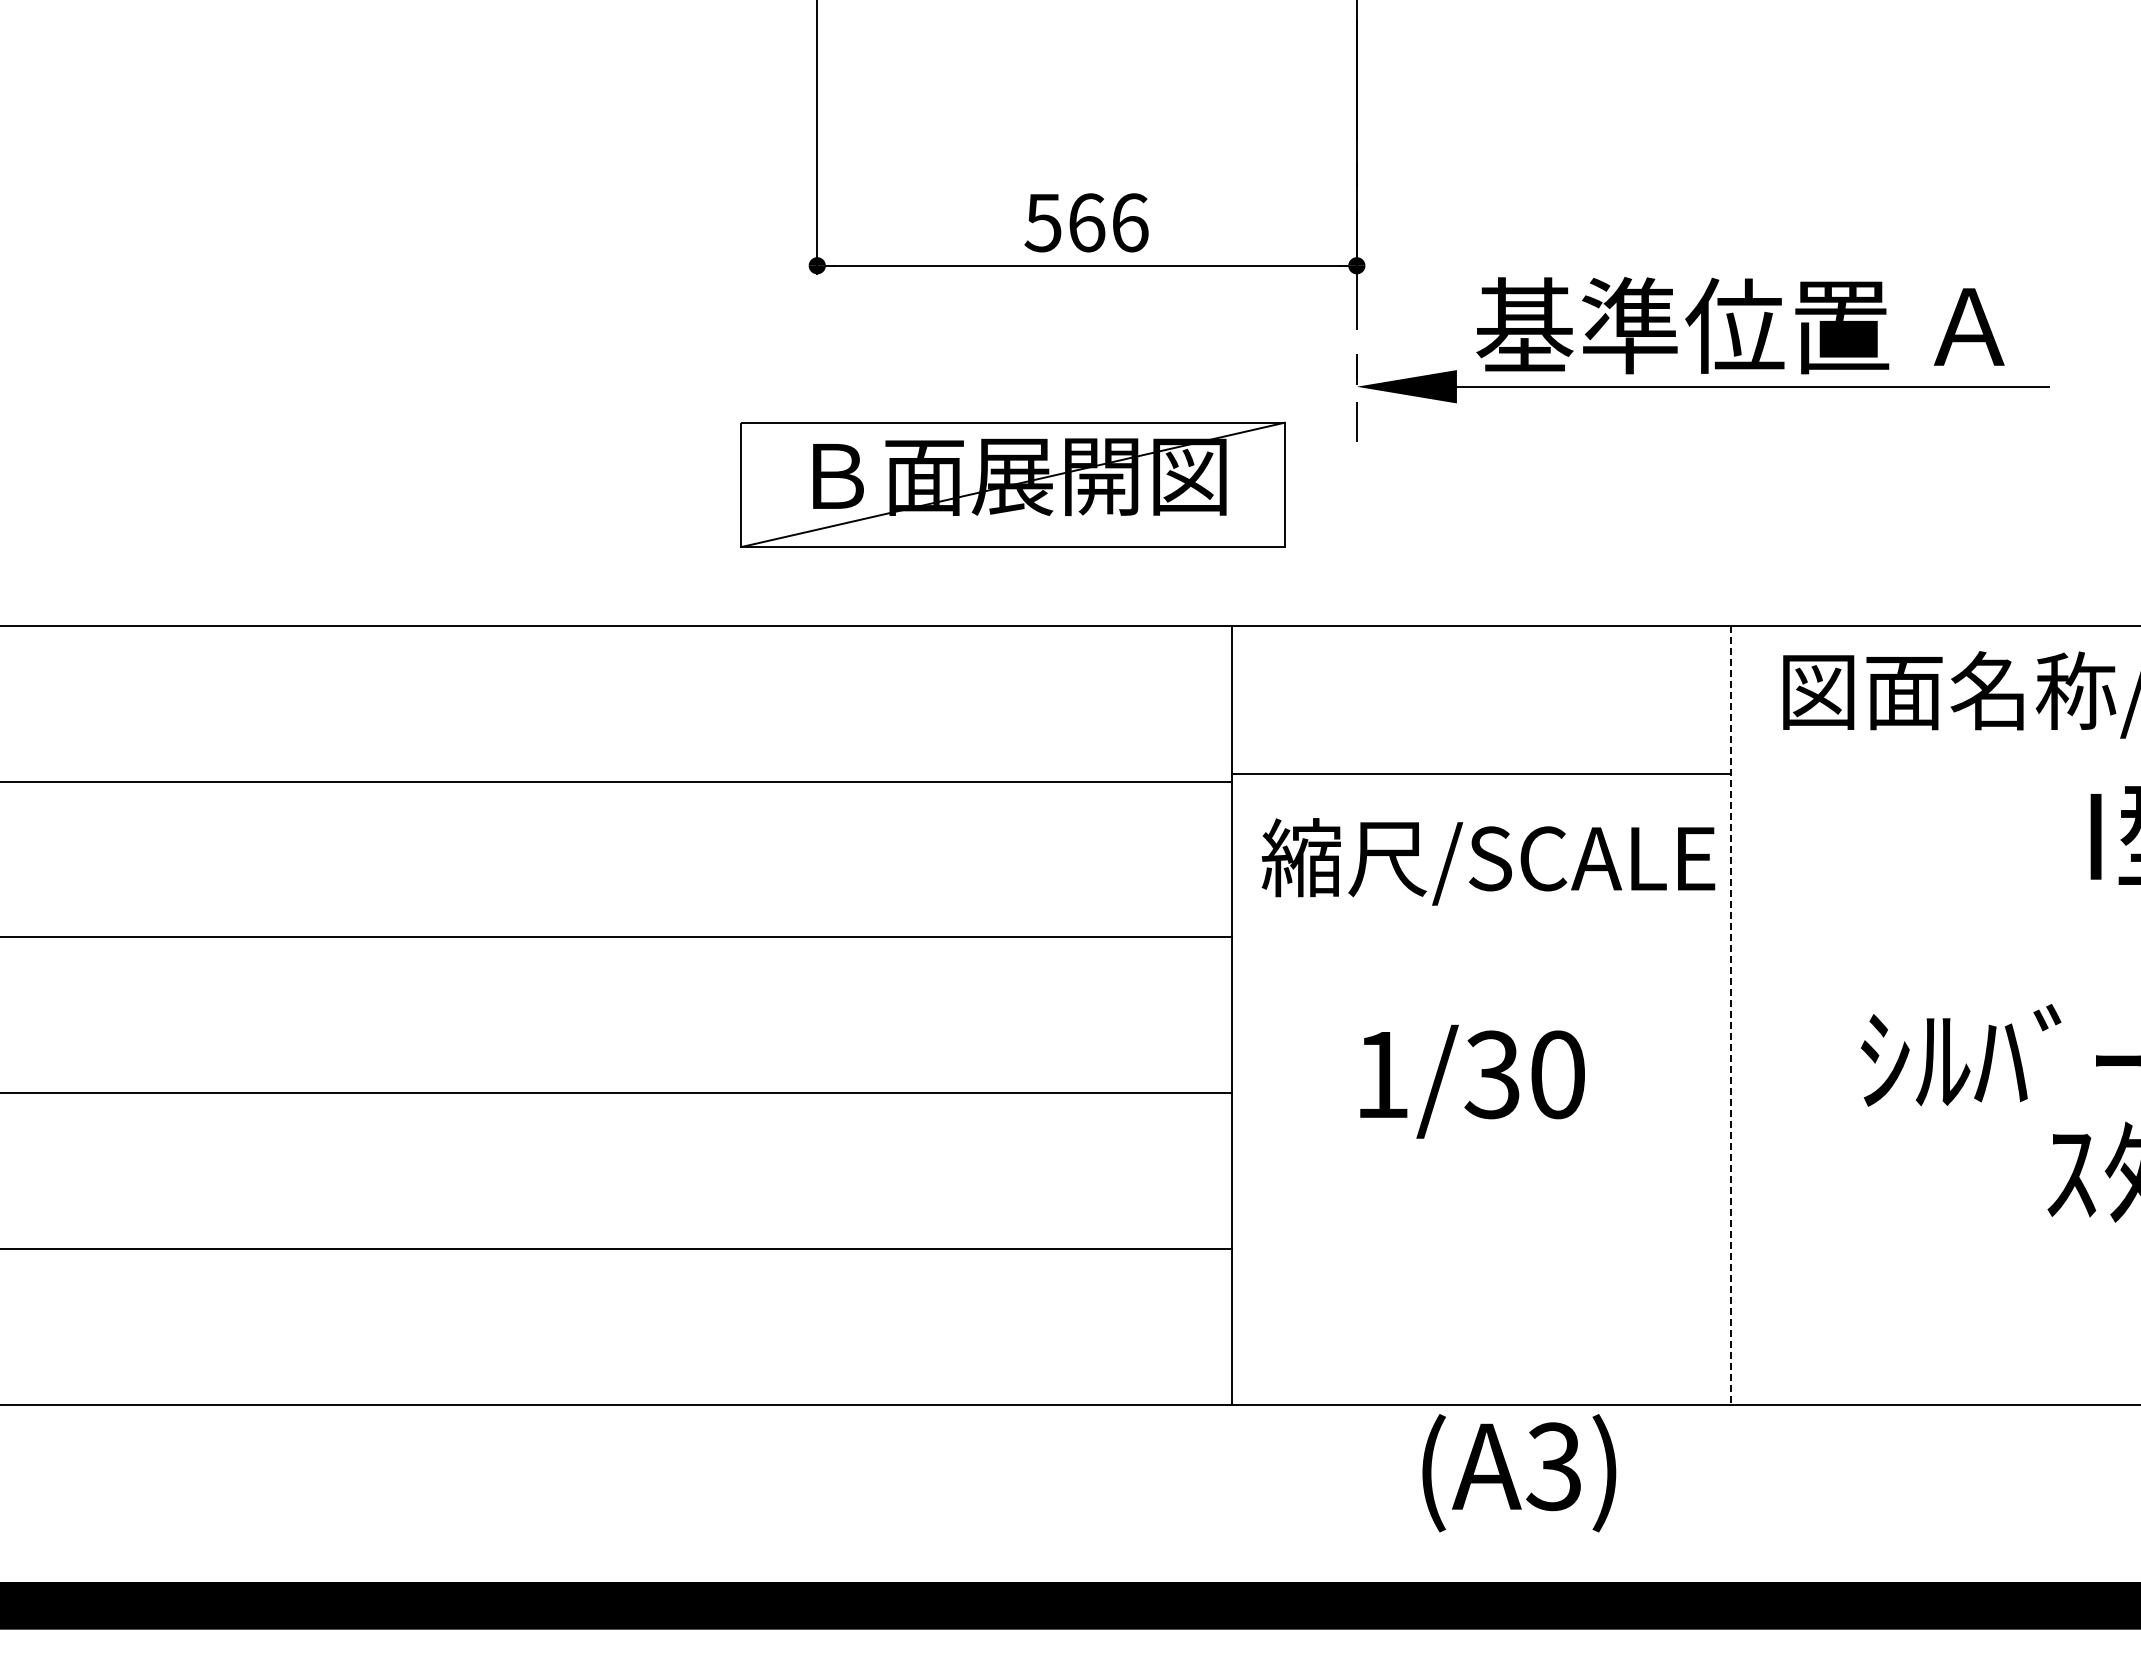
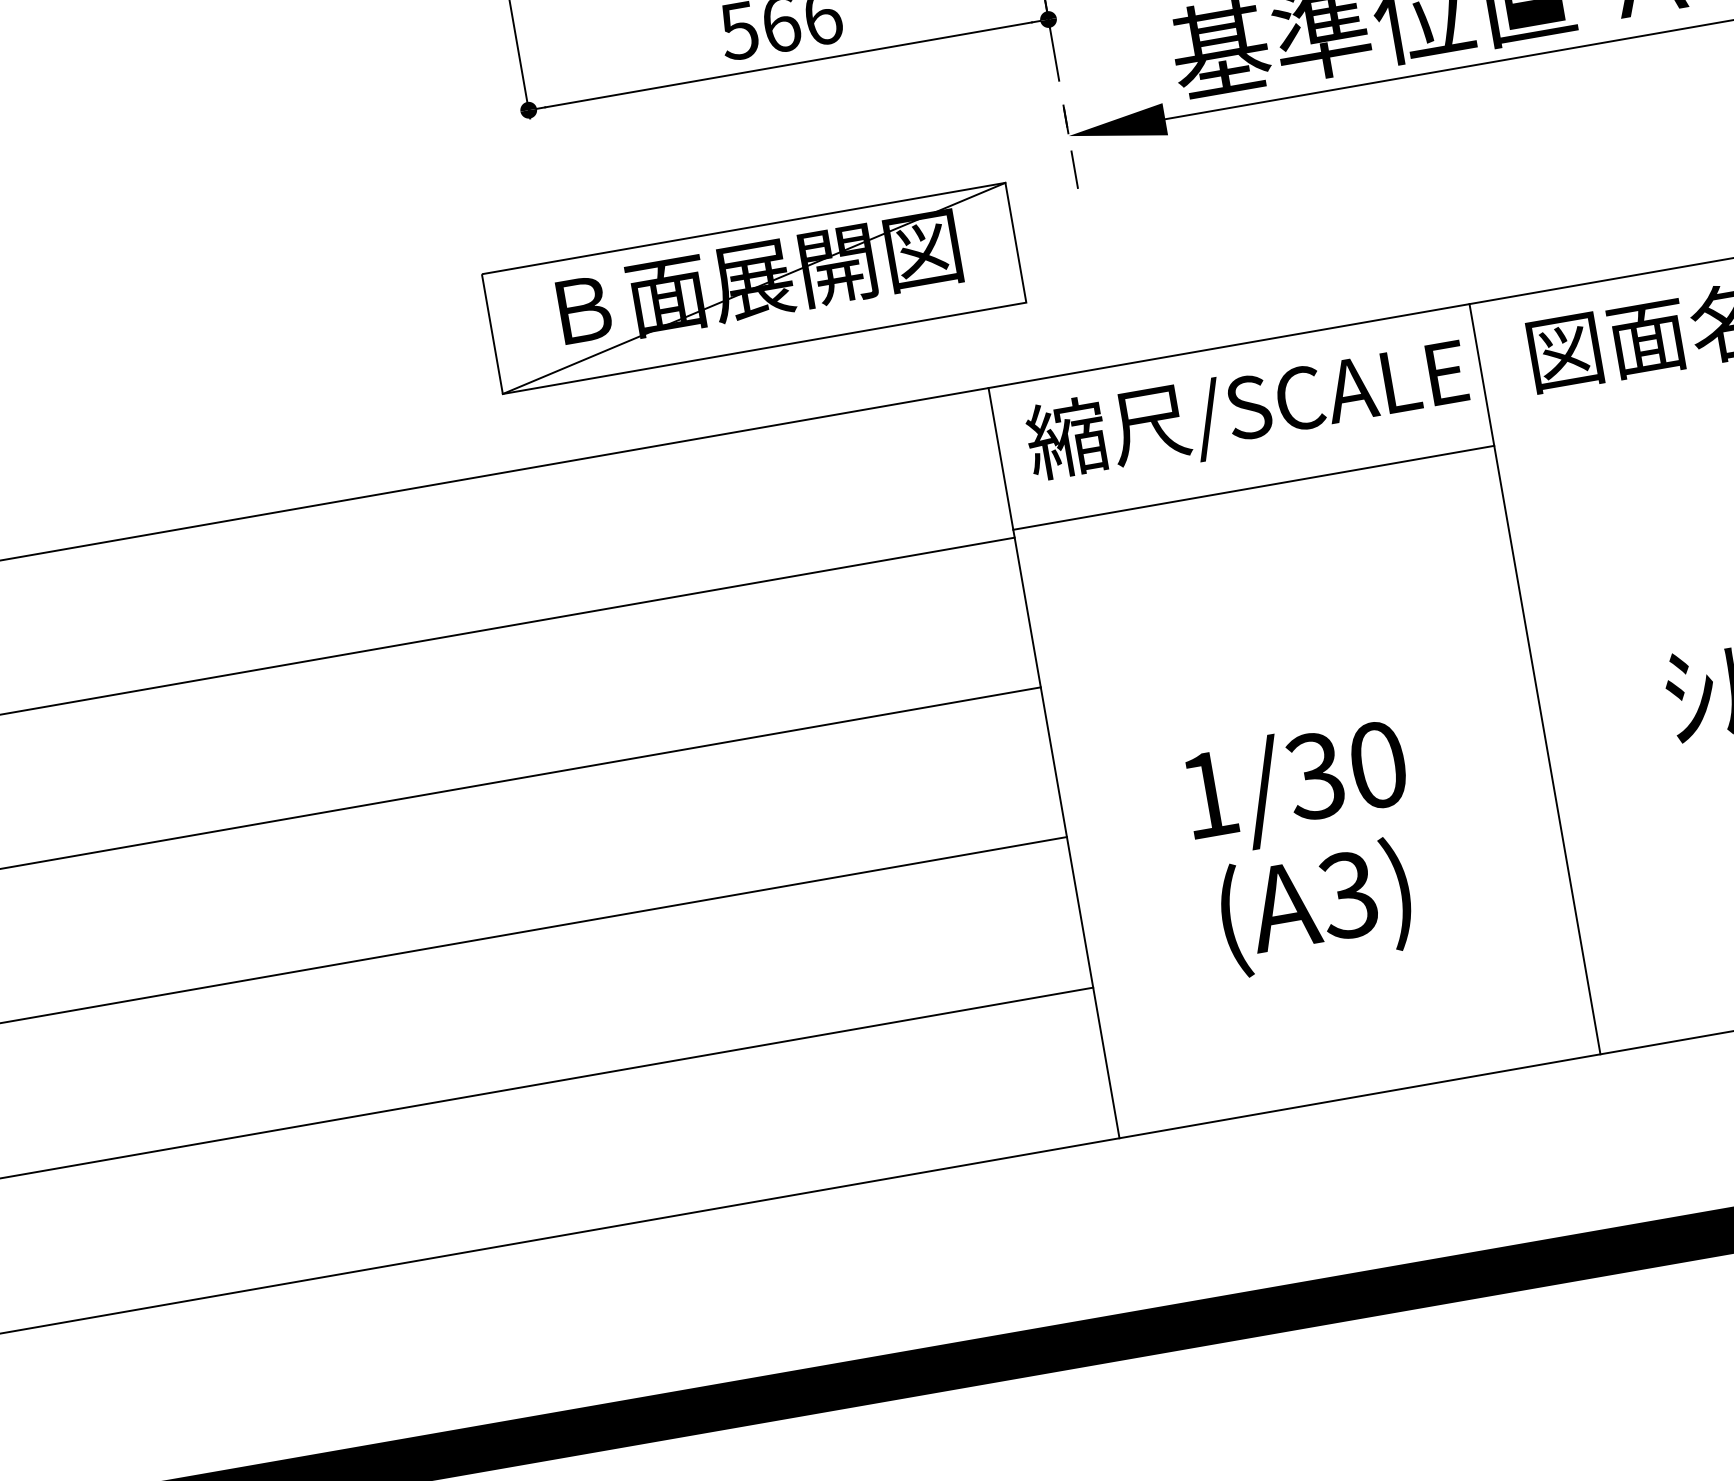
text: (1488, 861) -> (1247, 410), moved
line: (1730, 1016) -> (1534, 679), dashed -> solid
text: (1519, 1473) -> (1316, 907), moved

